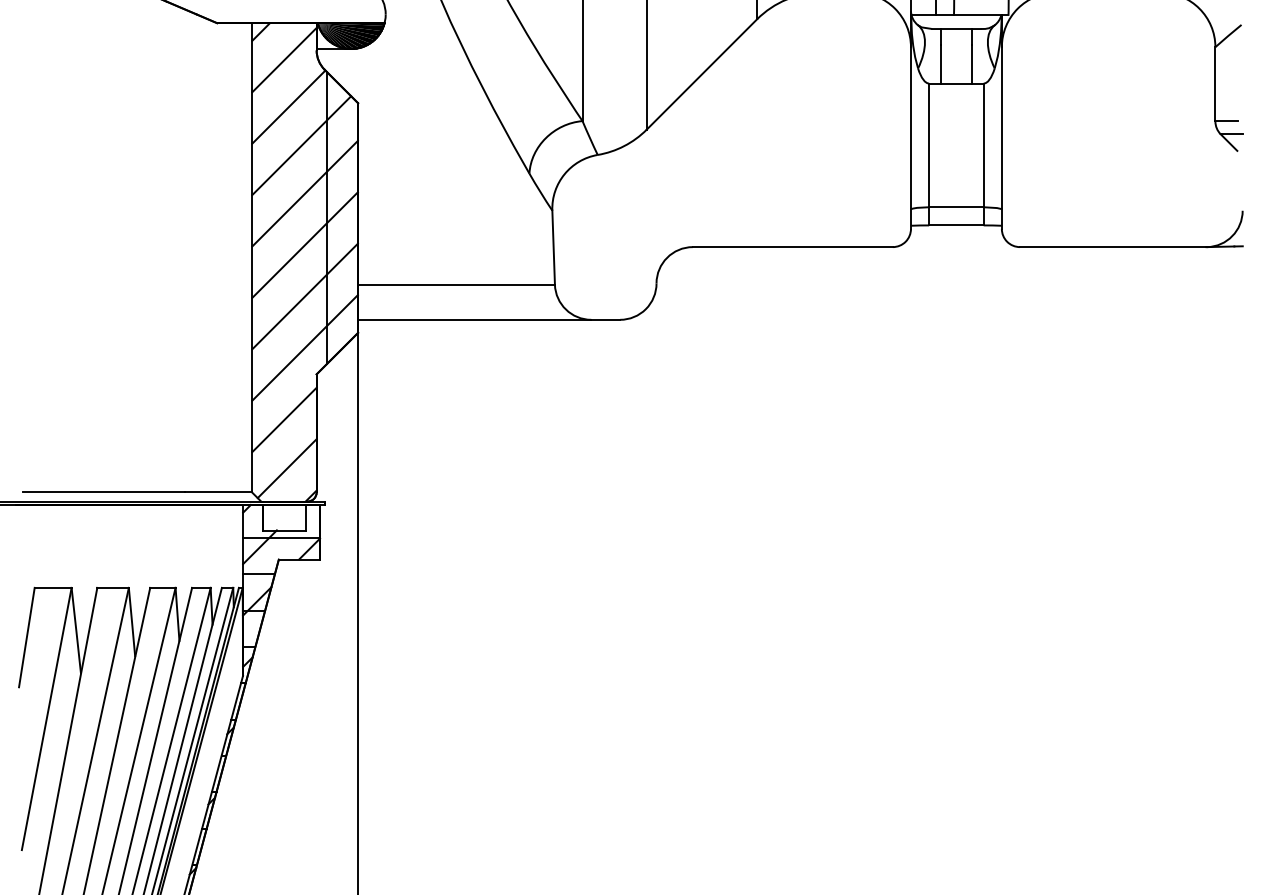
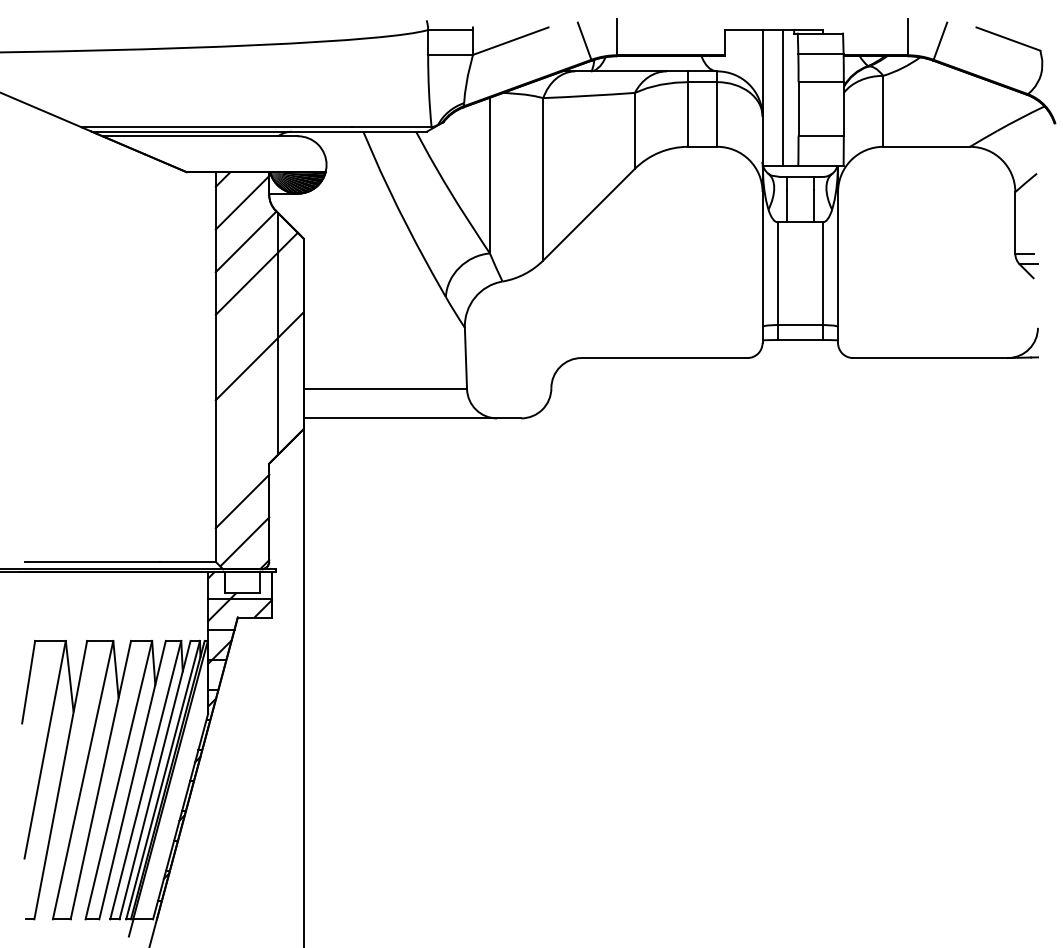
line: (304, 193) -> (259, 313), removed
line: (304, 295) -> (259, 398), removed
line: (304, 347) -> (259, 441), removed

